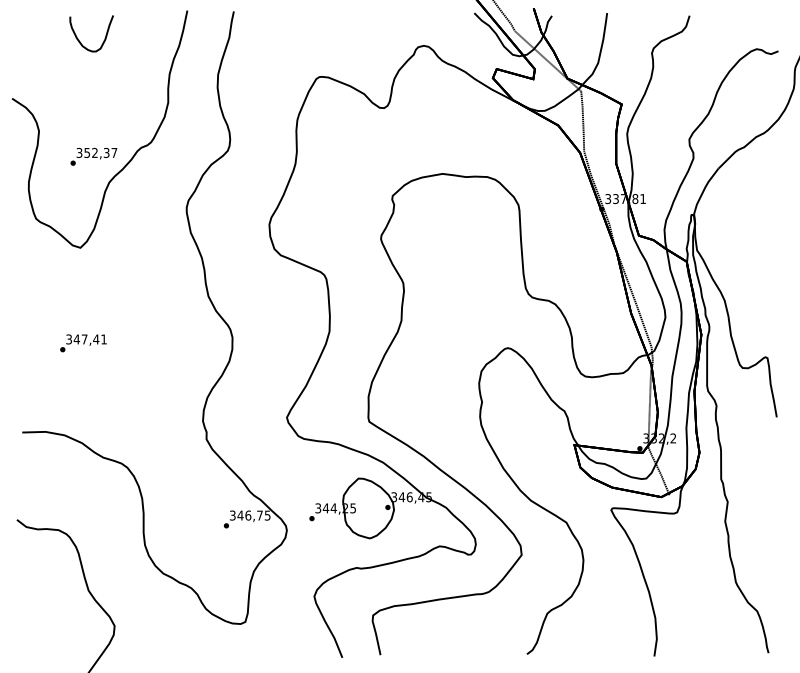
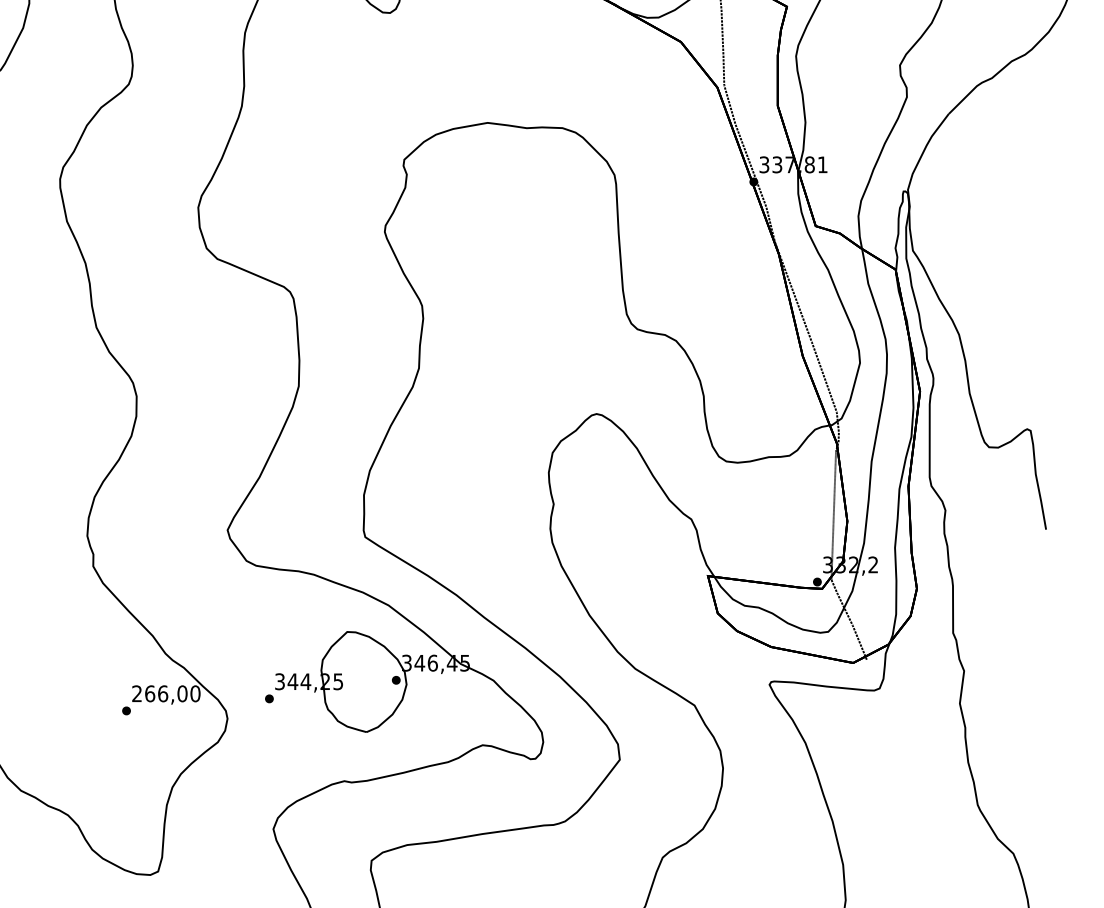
text: (250, 515) -> (166, 693), 346,75 -> 266,00

